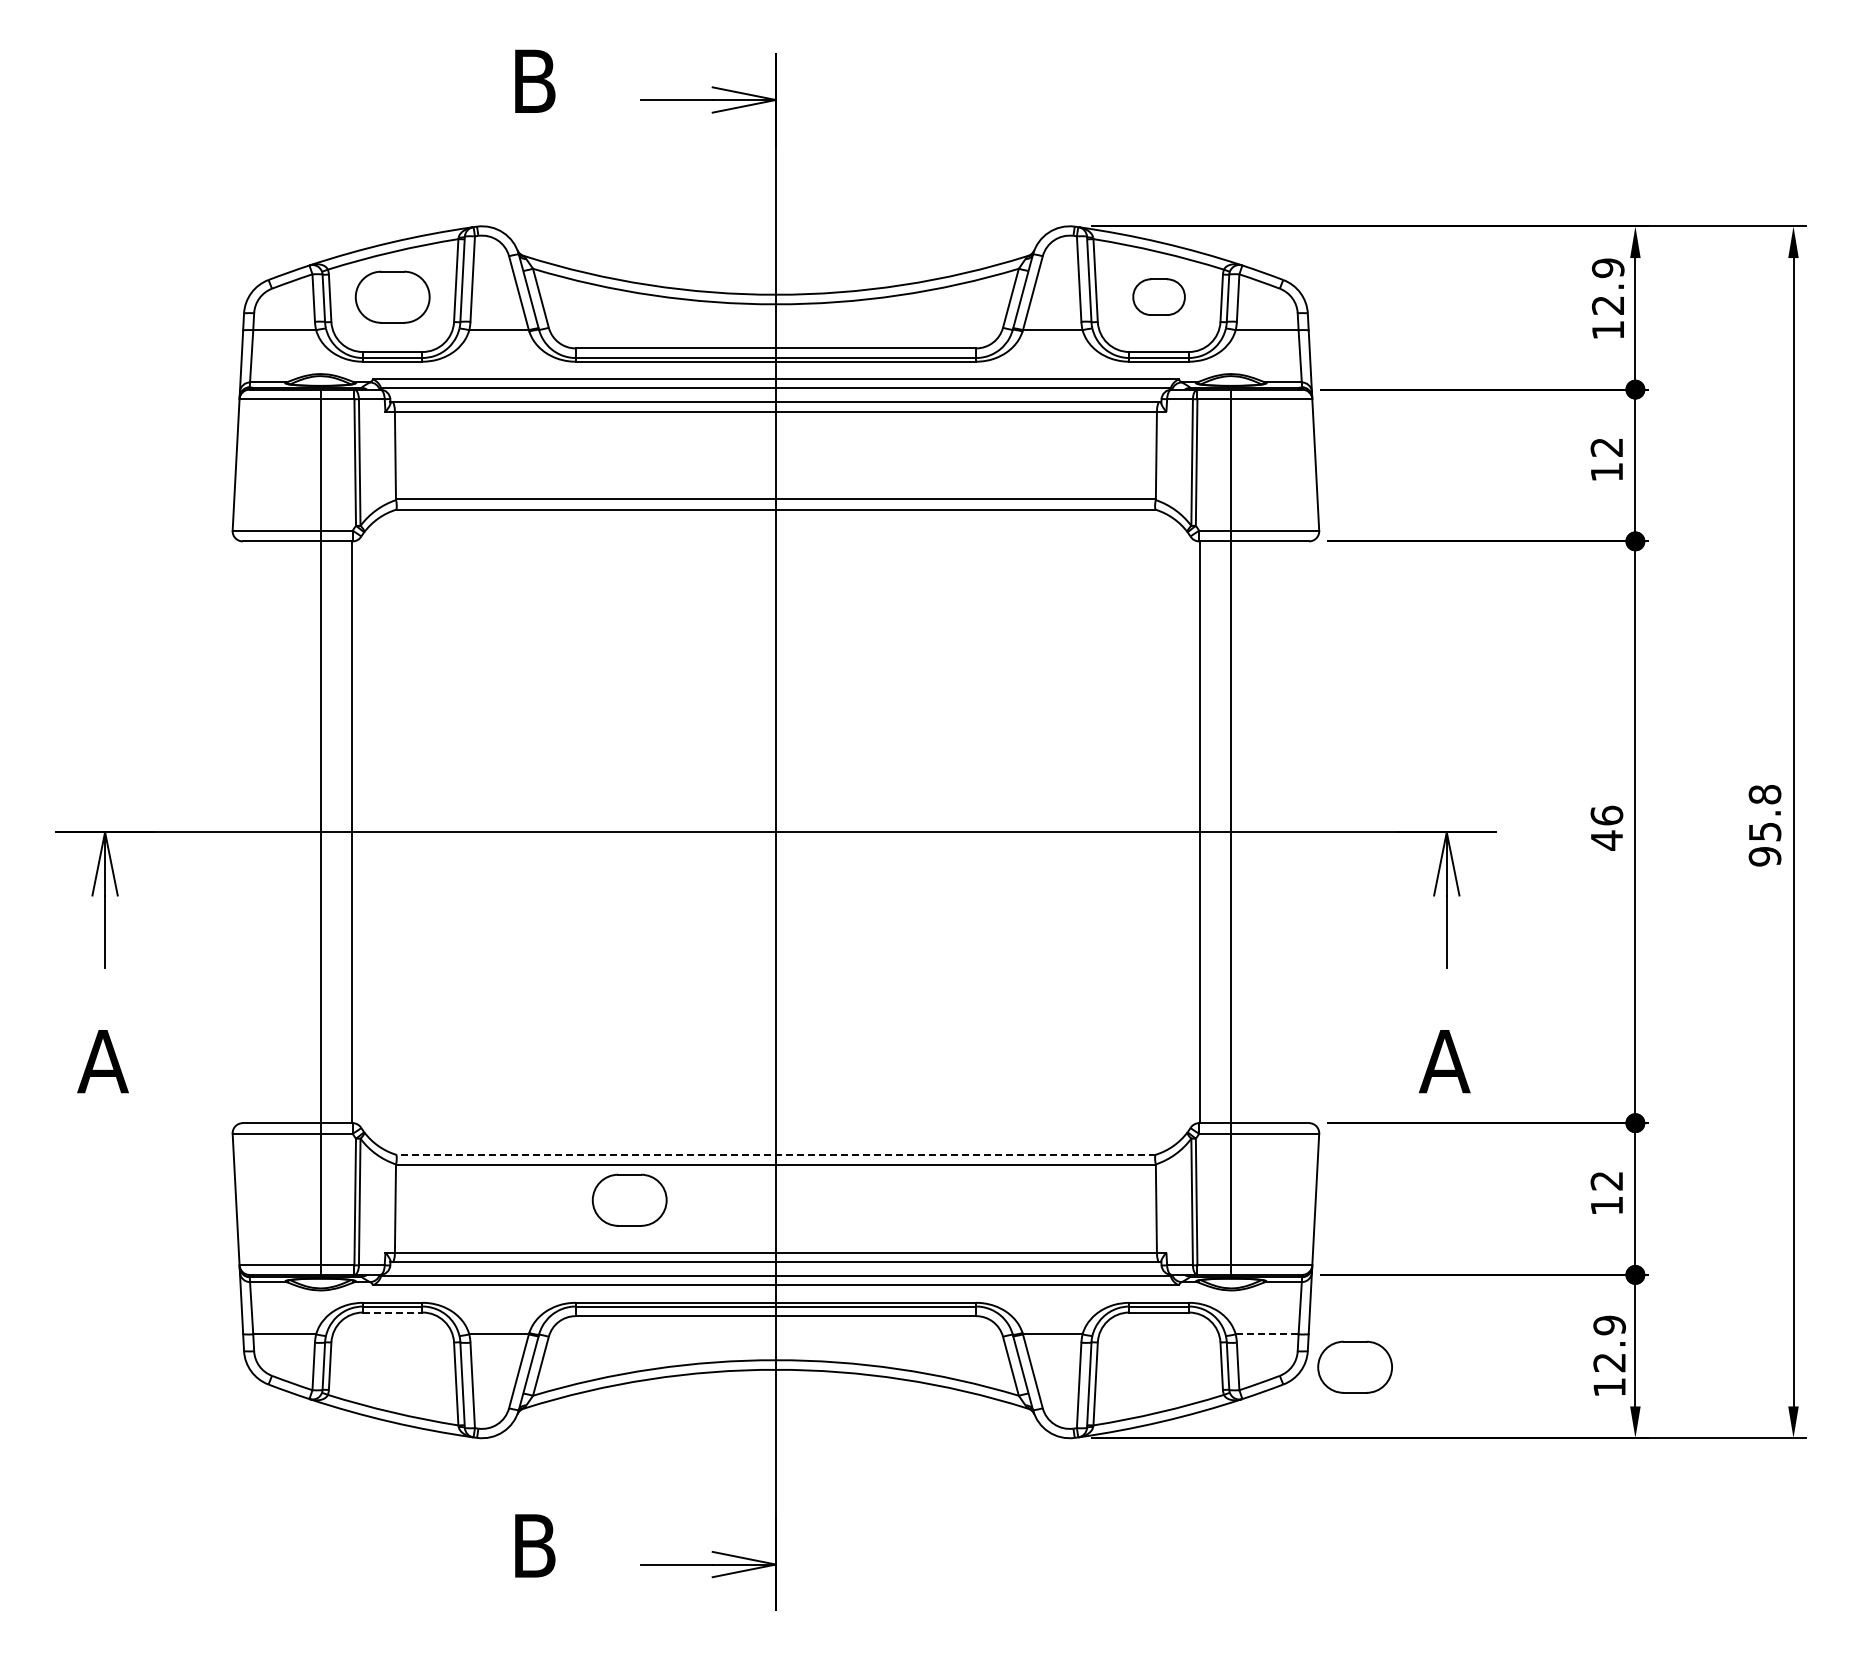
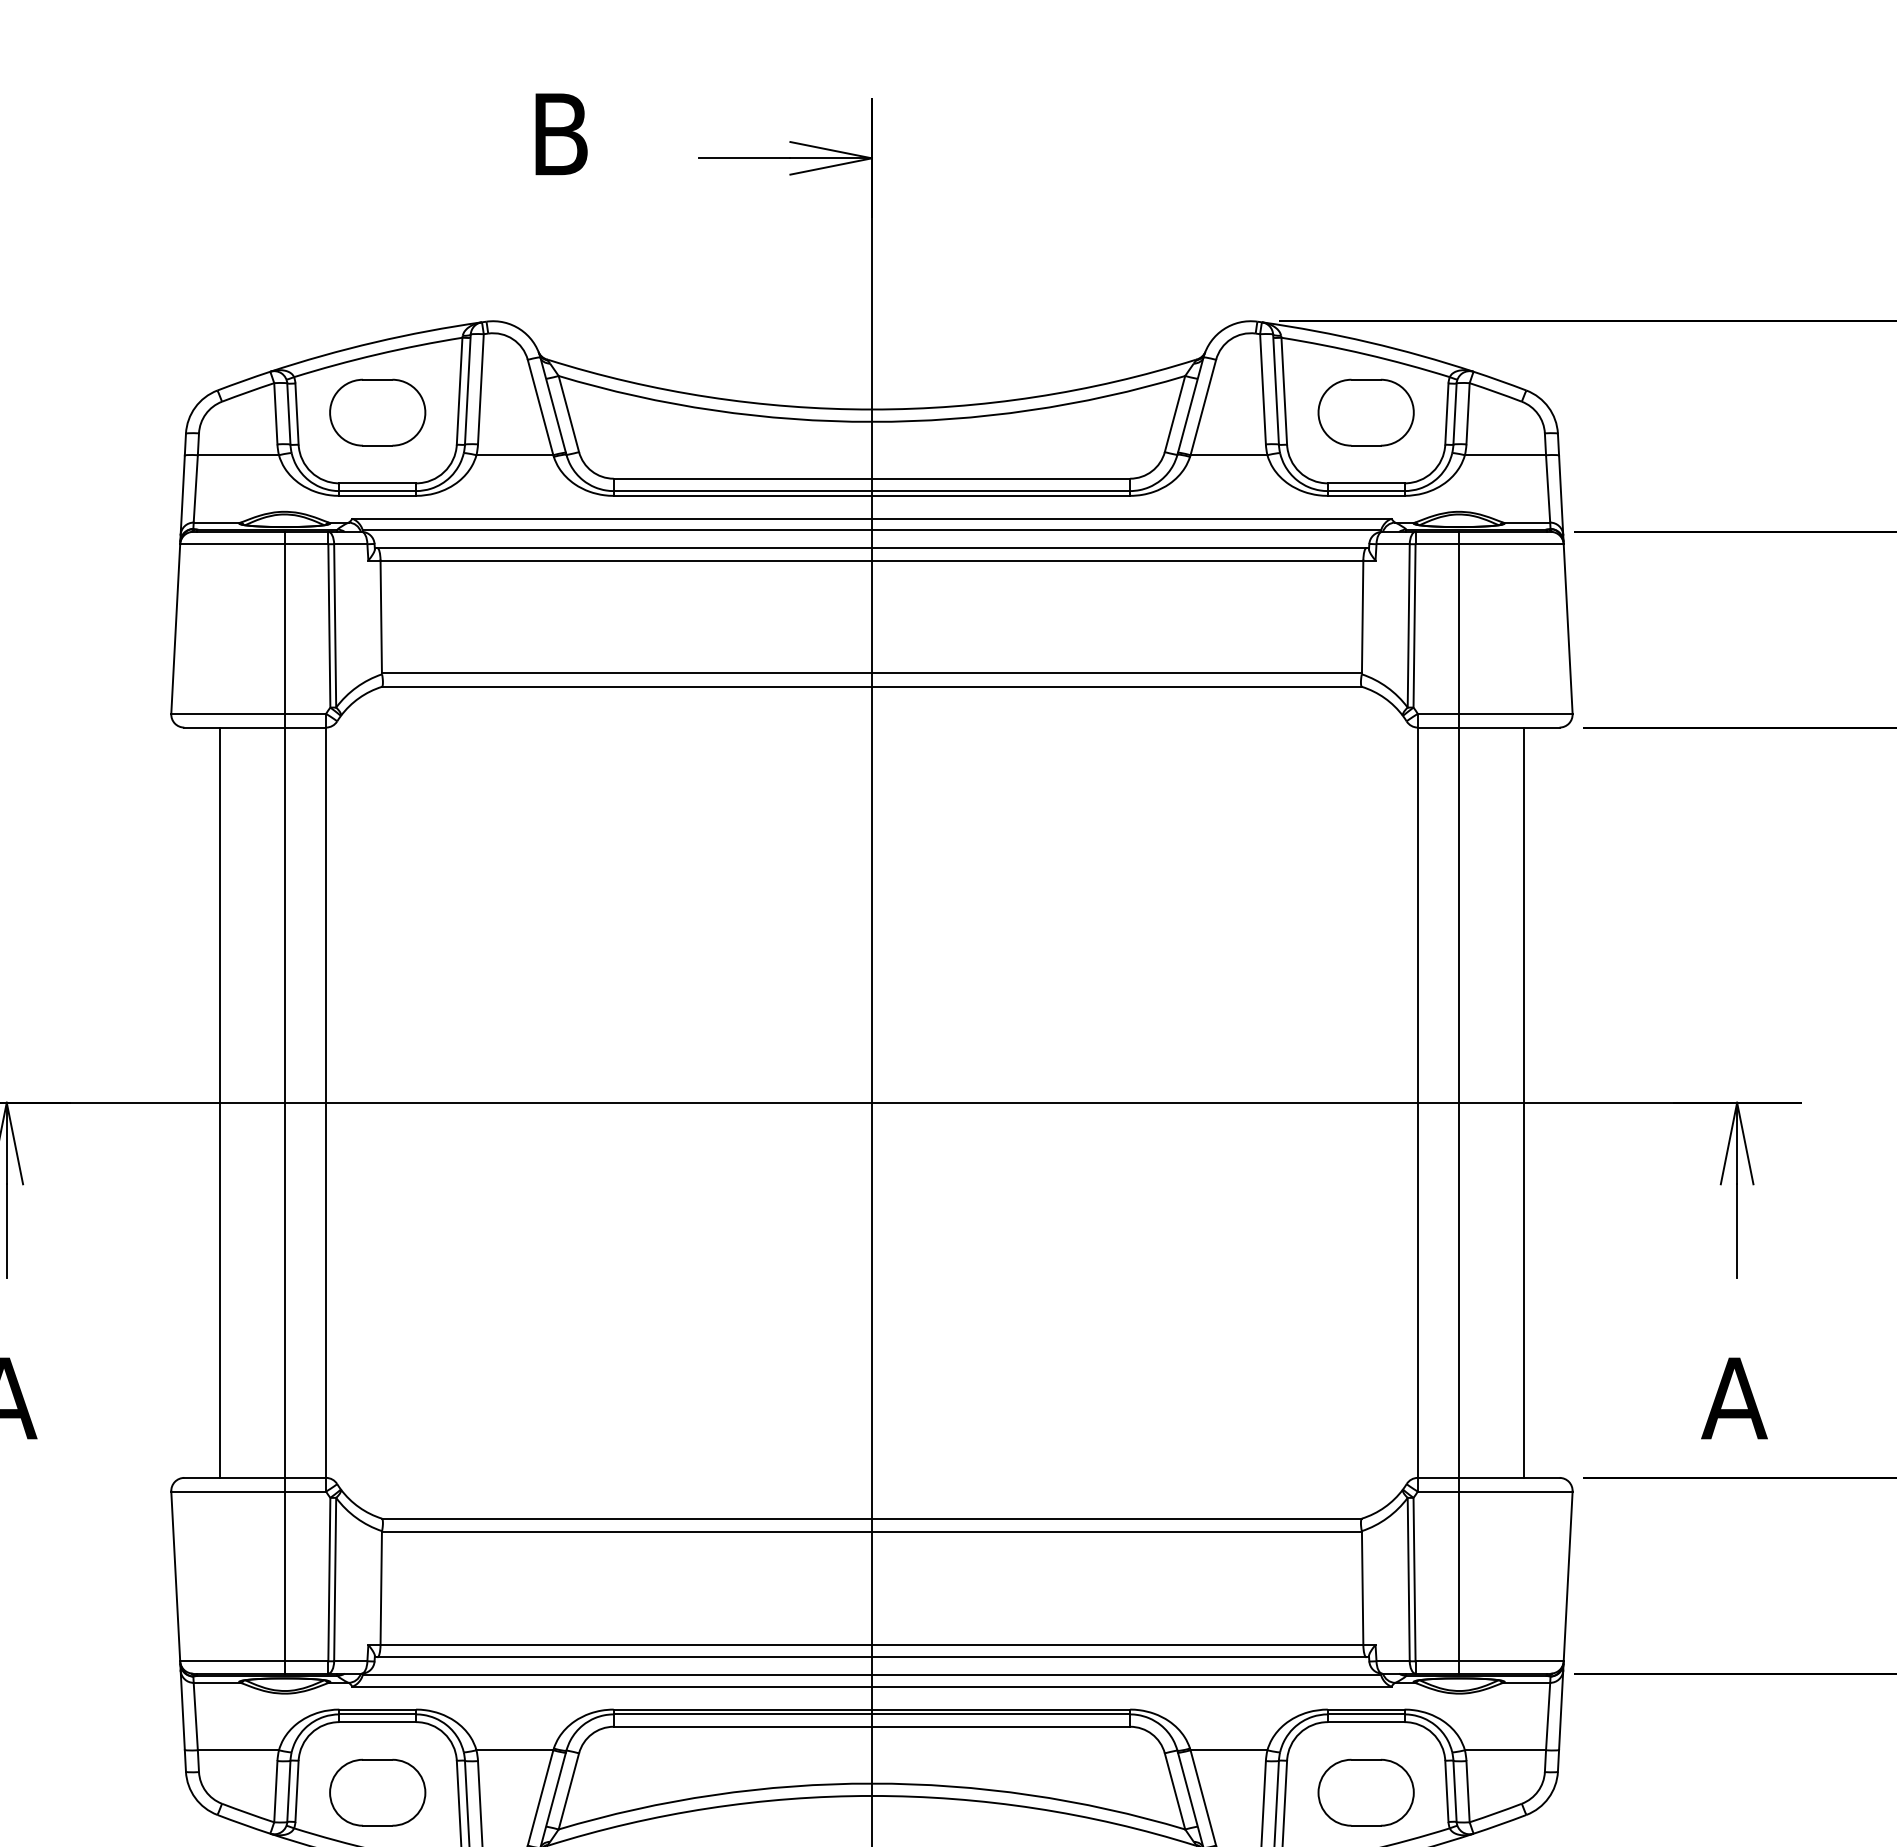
part: (1158, 296) -> (1365, 411), size x1.43
line: (270, 832) -> (220, 1103), added
line: (1281, 832) -> (1523, 1103), added
line: (775, 1154) -> (871, 1518), dashed -> solid
part: (629, 1199) -> (377, 1791), moved
line: (392, 1312) -> (377, 1722), dashed -> solid
line: (1267, 1334) -> (1505, 1750), dashed -> solid
part: (1354, 1366) -> (1365, 1791), moved

